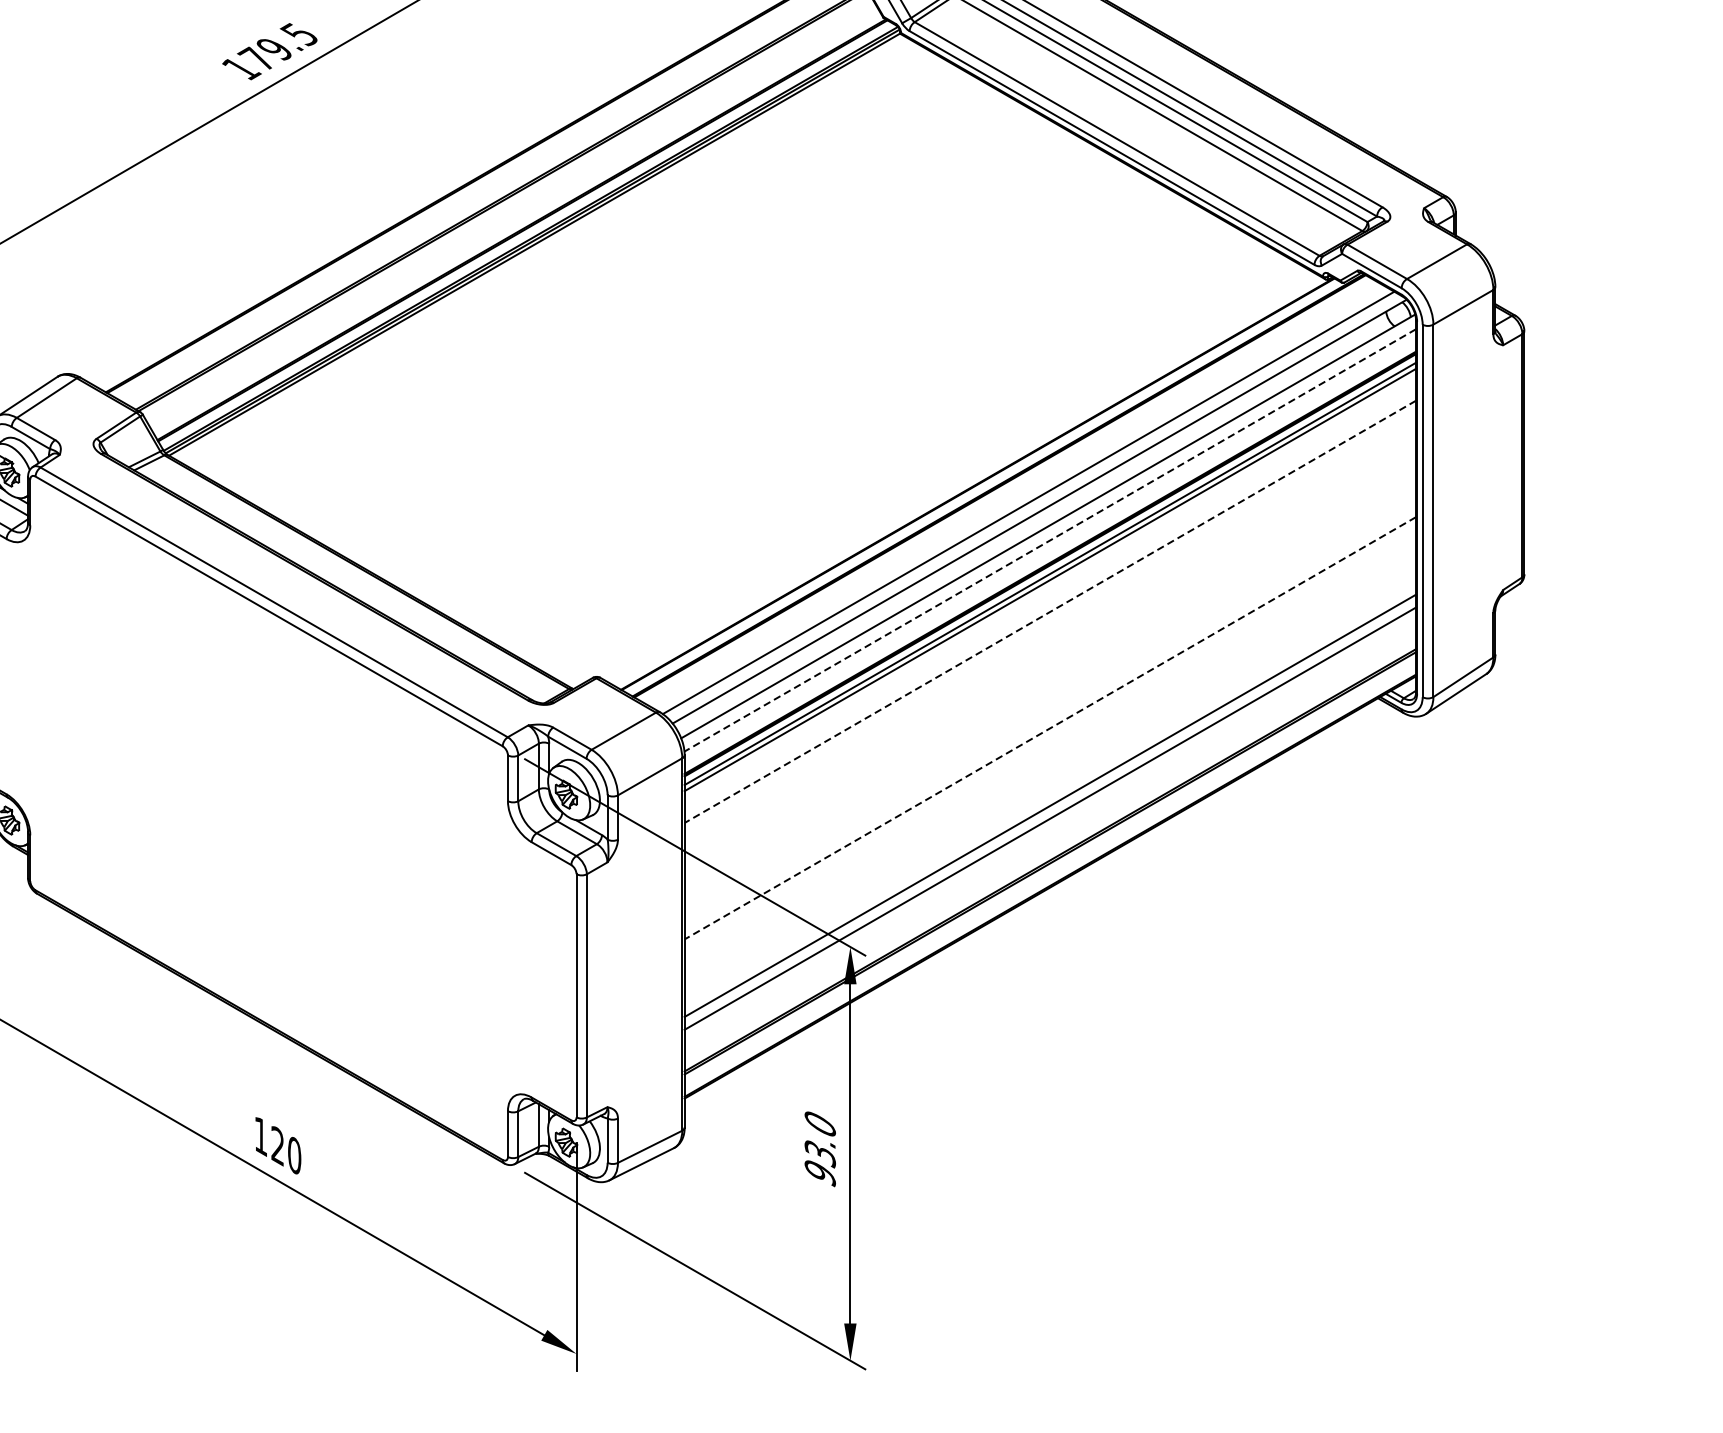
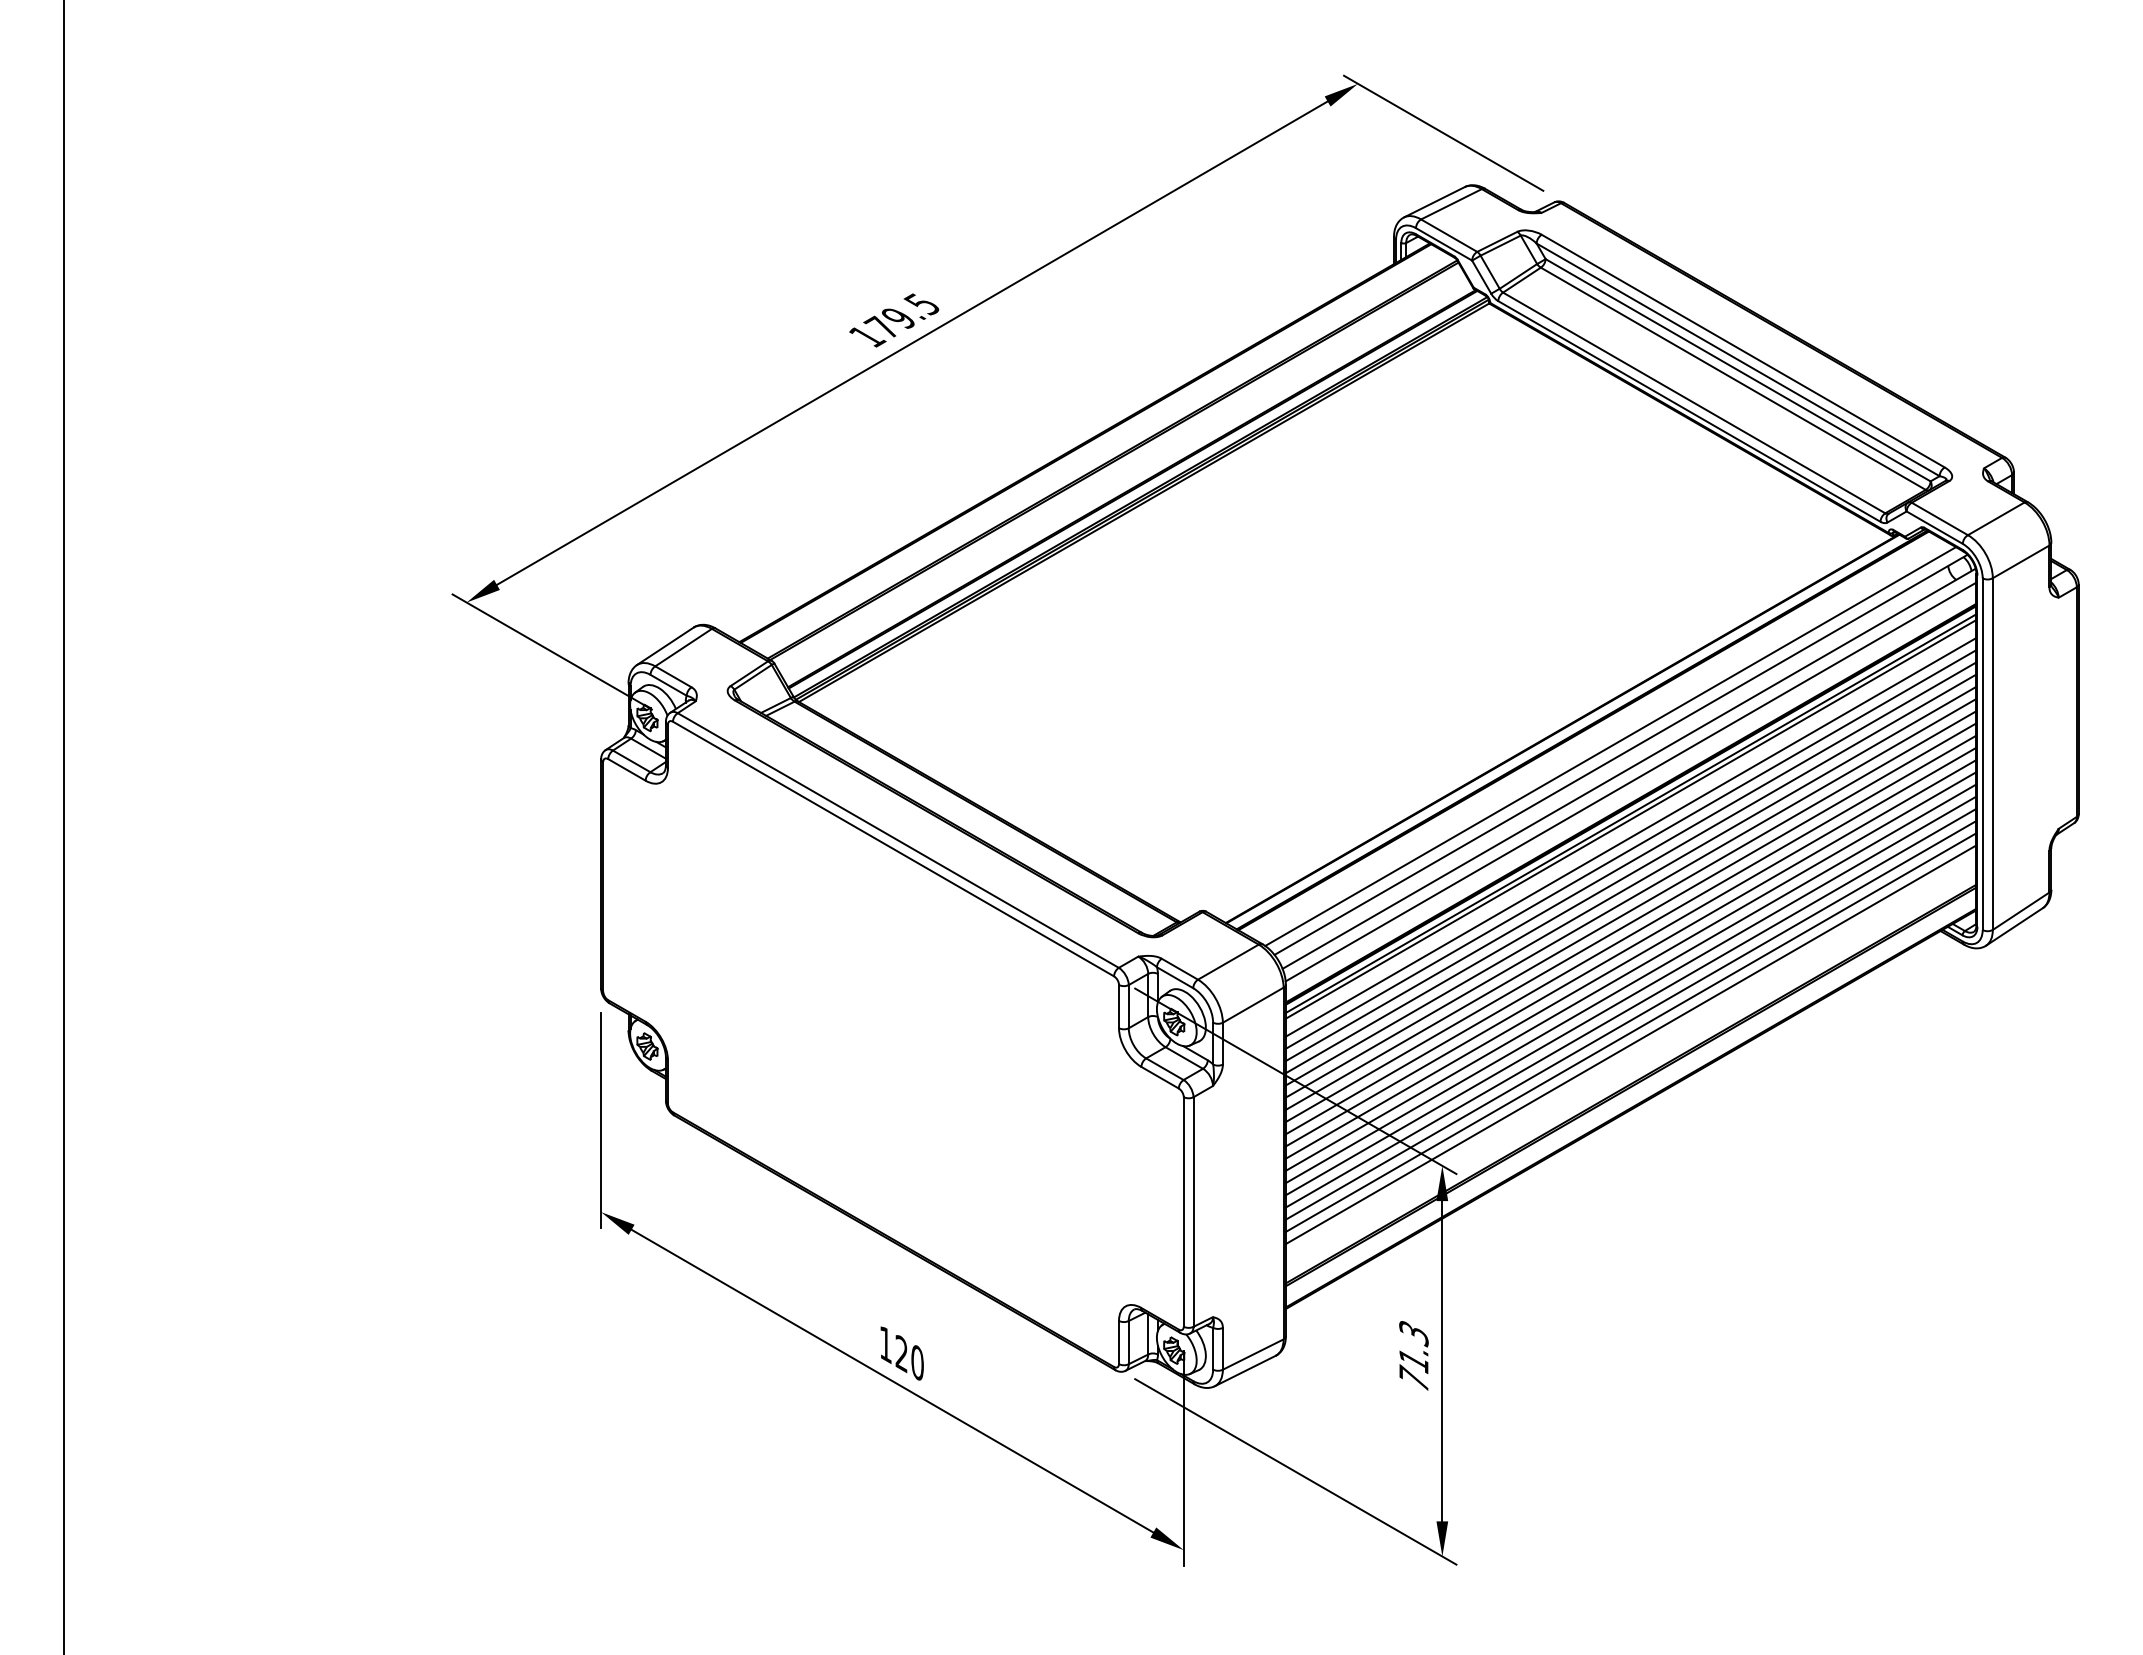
line: (1050, 539) -> (1631, 781), dashed -> solid
line: (1049, 598) -> (1630, 836), added
line: (1050, 611) -> (1631, 849), dashed -> solid
line: (1049, 624) -> (1630, 861), added
line: (1049, 637) -> (1630, 873), added
line: (1049, 650) -> (1630, 885), added
line: (1049, 662) -> (1630, 897), added
line: (1049, 676) -> (1630, 910), added
line: (1049, 689) -> (1630, 922), added
line: (1049, 701) -> (1630, 934), added
line: (1049, 714) -> (1630, 946), added
line: (1050, 728) -> (1631, 959), dashed -> solid
line: (1049, 741) -> (1630, 971), added
line: (1049, 753) -> (1630, 983), added
line: (1049, 766) -> (1630, 995), added
line: (1049, 779) -> (1630, 1007), added
line: (1049, 791) -> (1630, 1019), added
text: (819, 1148) -> (1413, 1356), 93.0 -> 71.3

